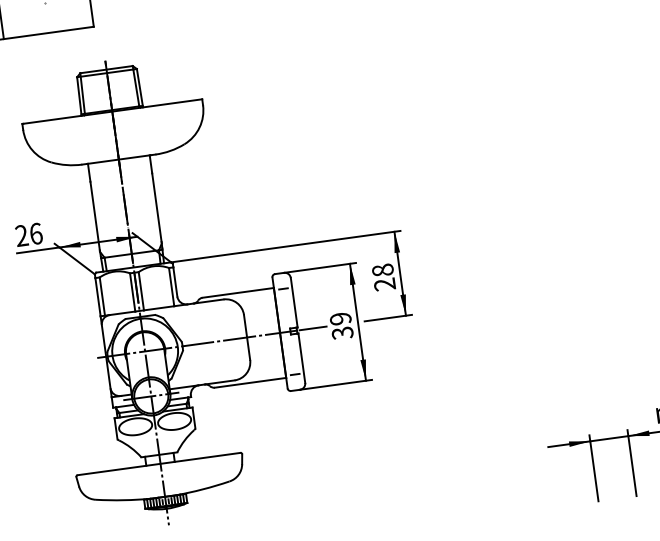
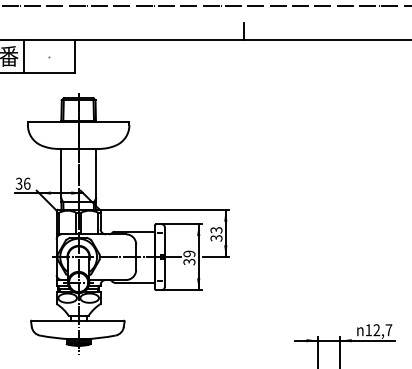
text: (20, 235) -> (18, 183), 26 -> 36
text: (383, 277) -> (216, 234), 28 -> 33

